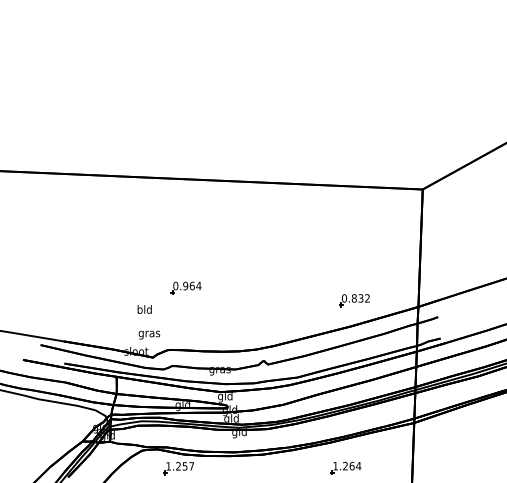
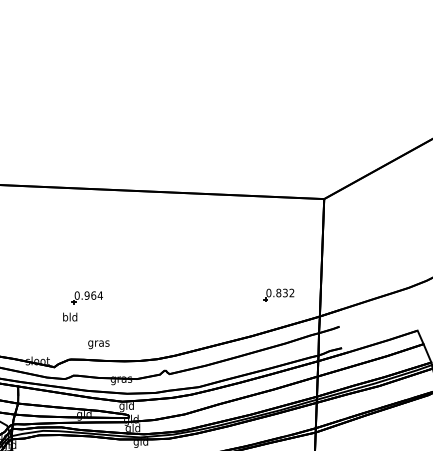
part: (354, 300) -> (278, 295), moved
text: (144, 309) -> (69, 317), moved
text: (149, 334) -> (98, 344), moved

